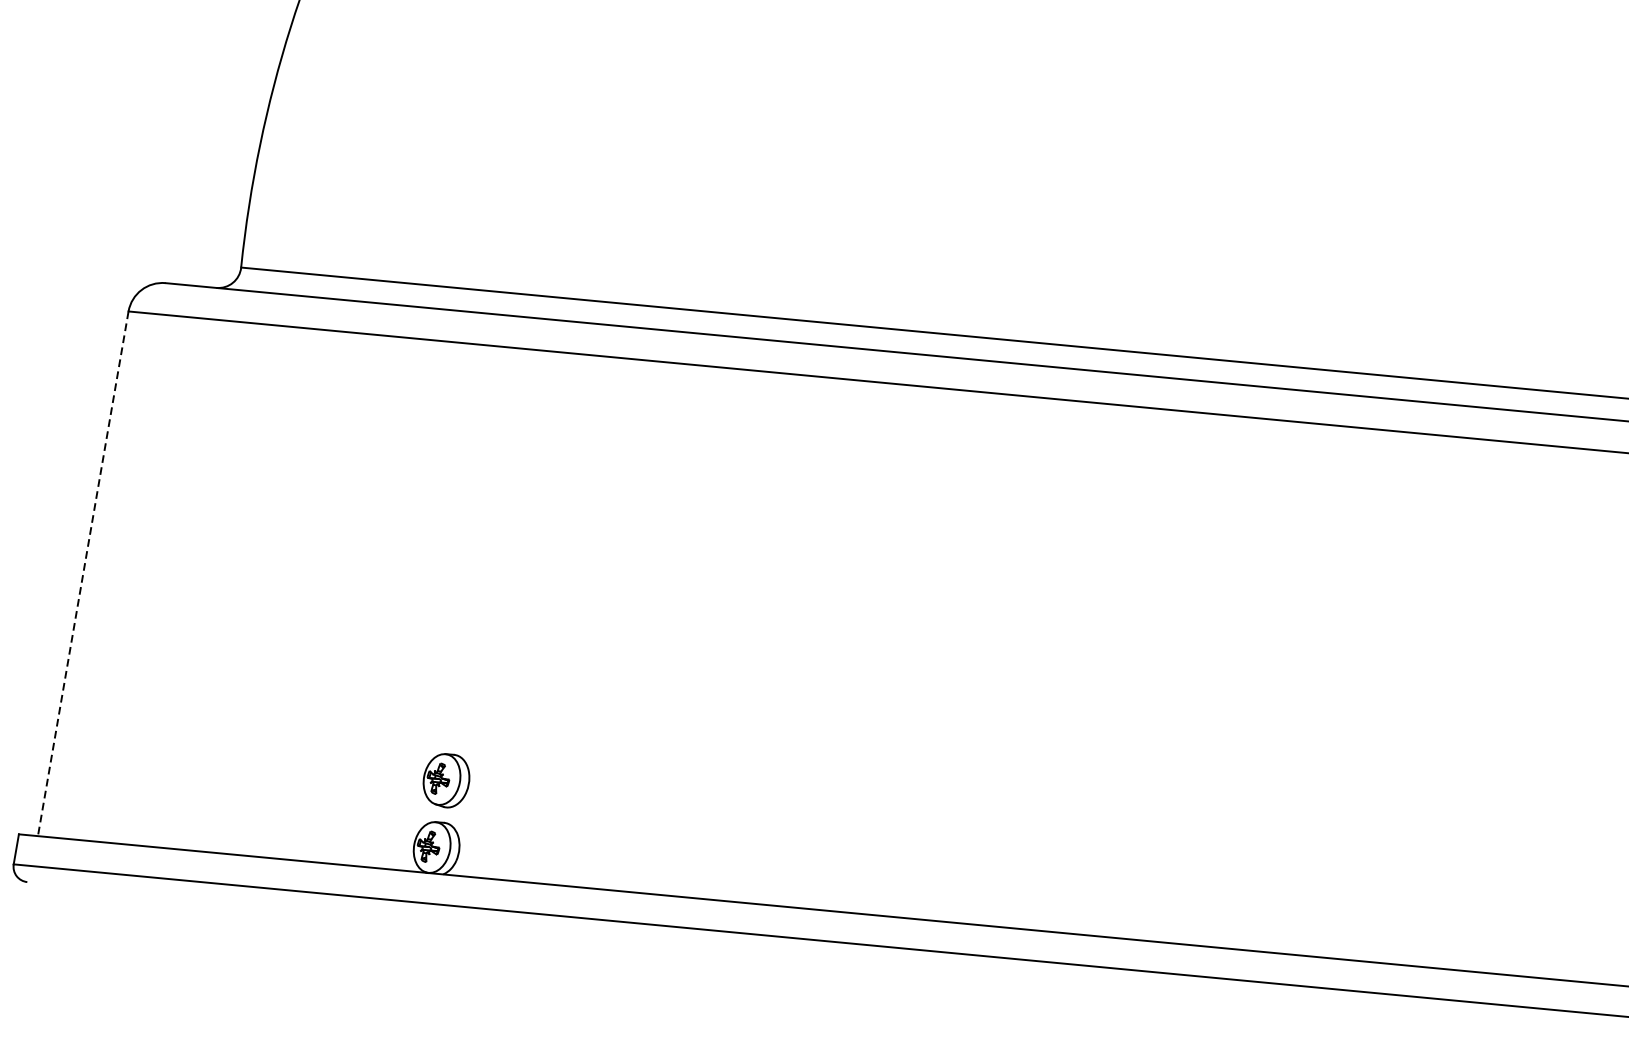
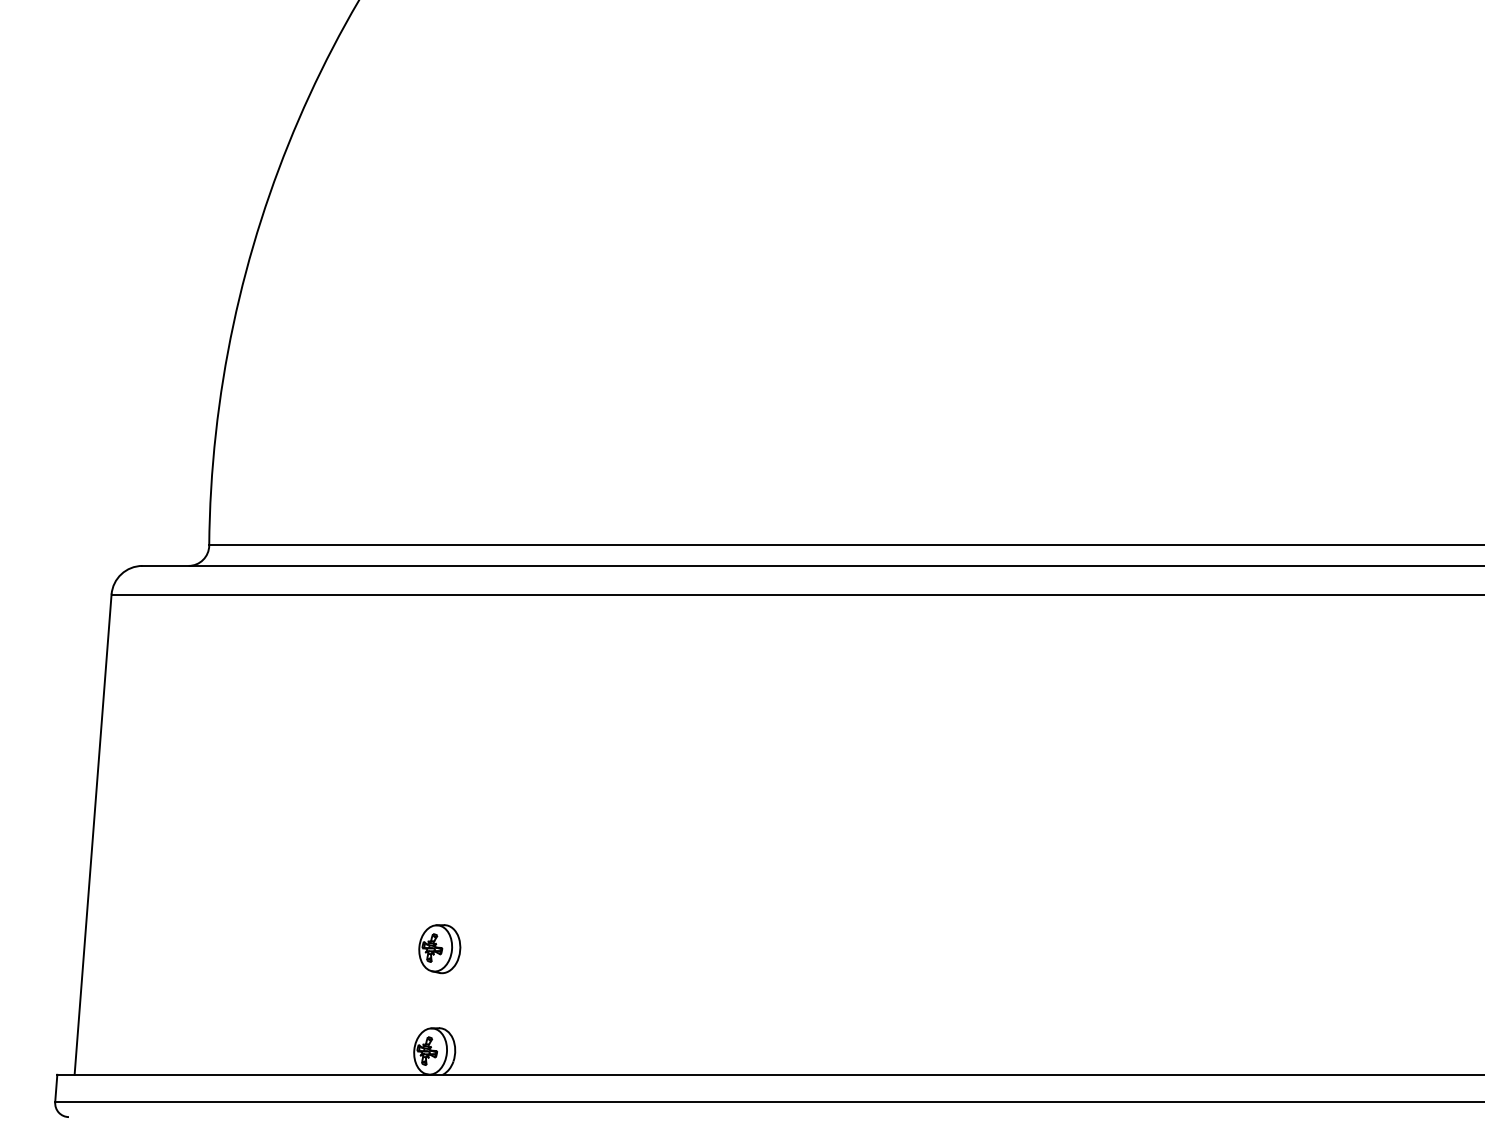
line: (83, 573) -> (93, 834), dashed -> solid
part: (446, 781) -> (439, 949), moved

